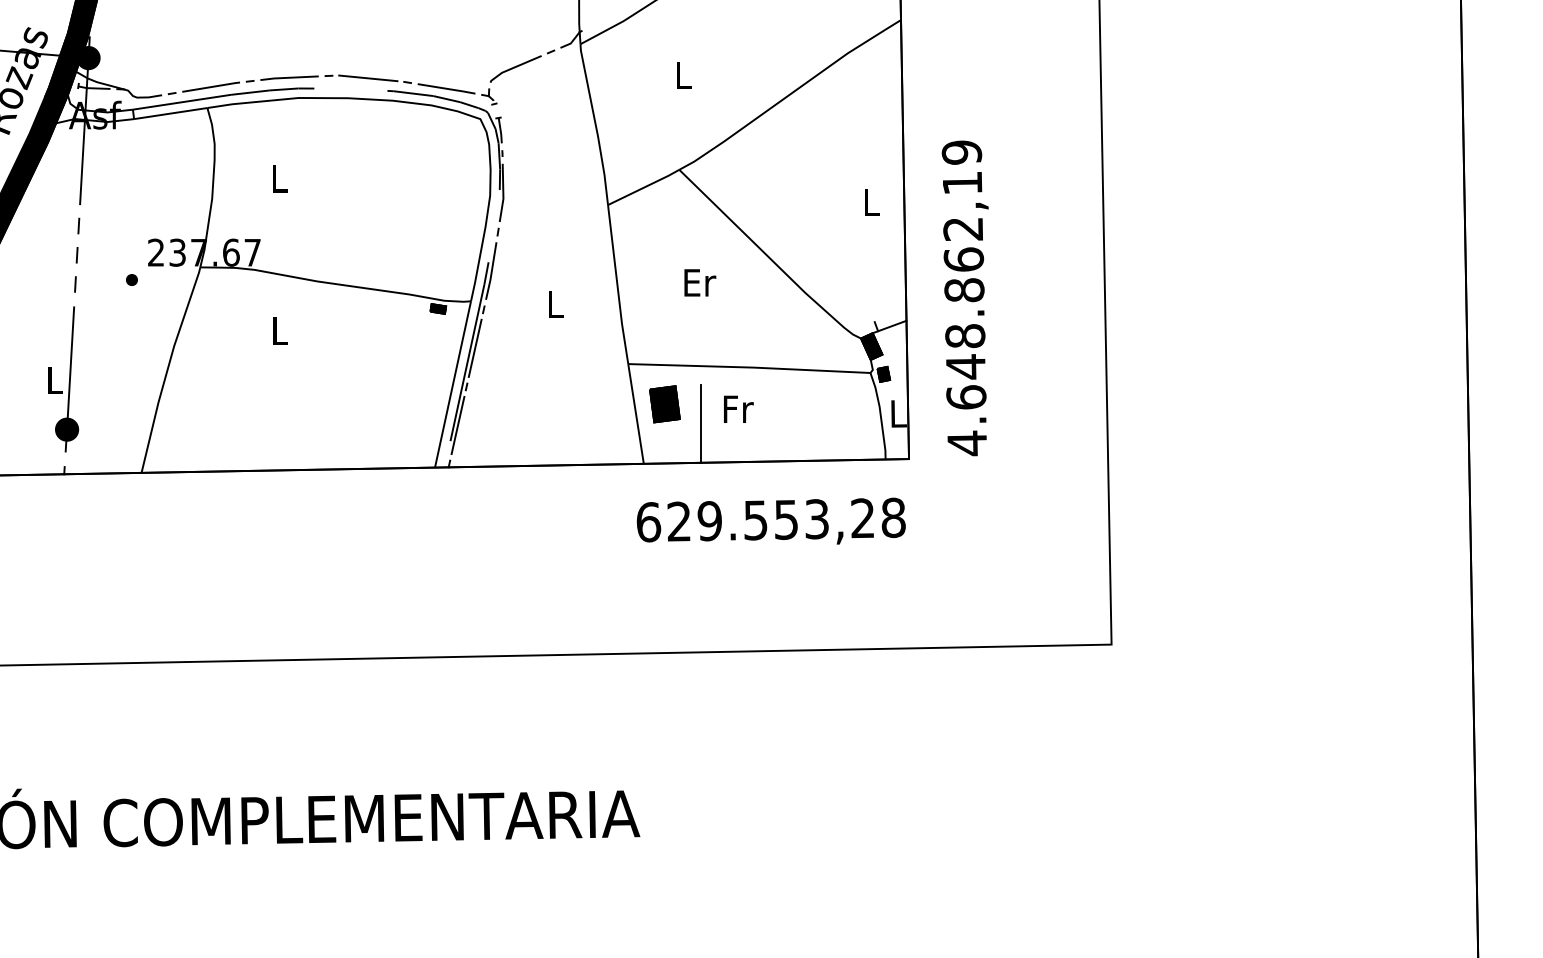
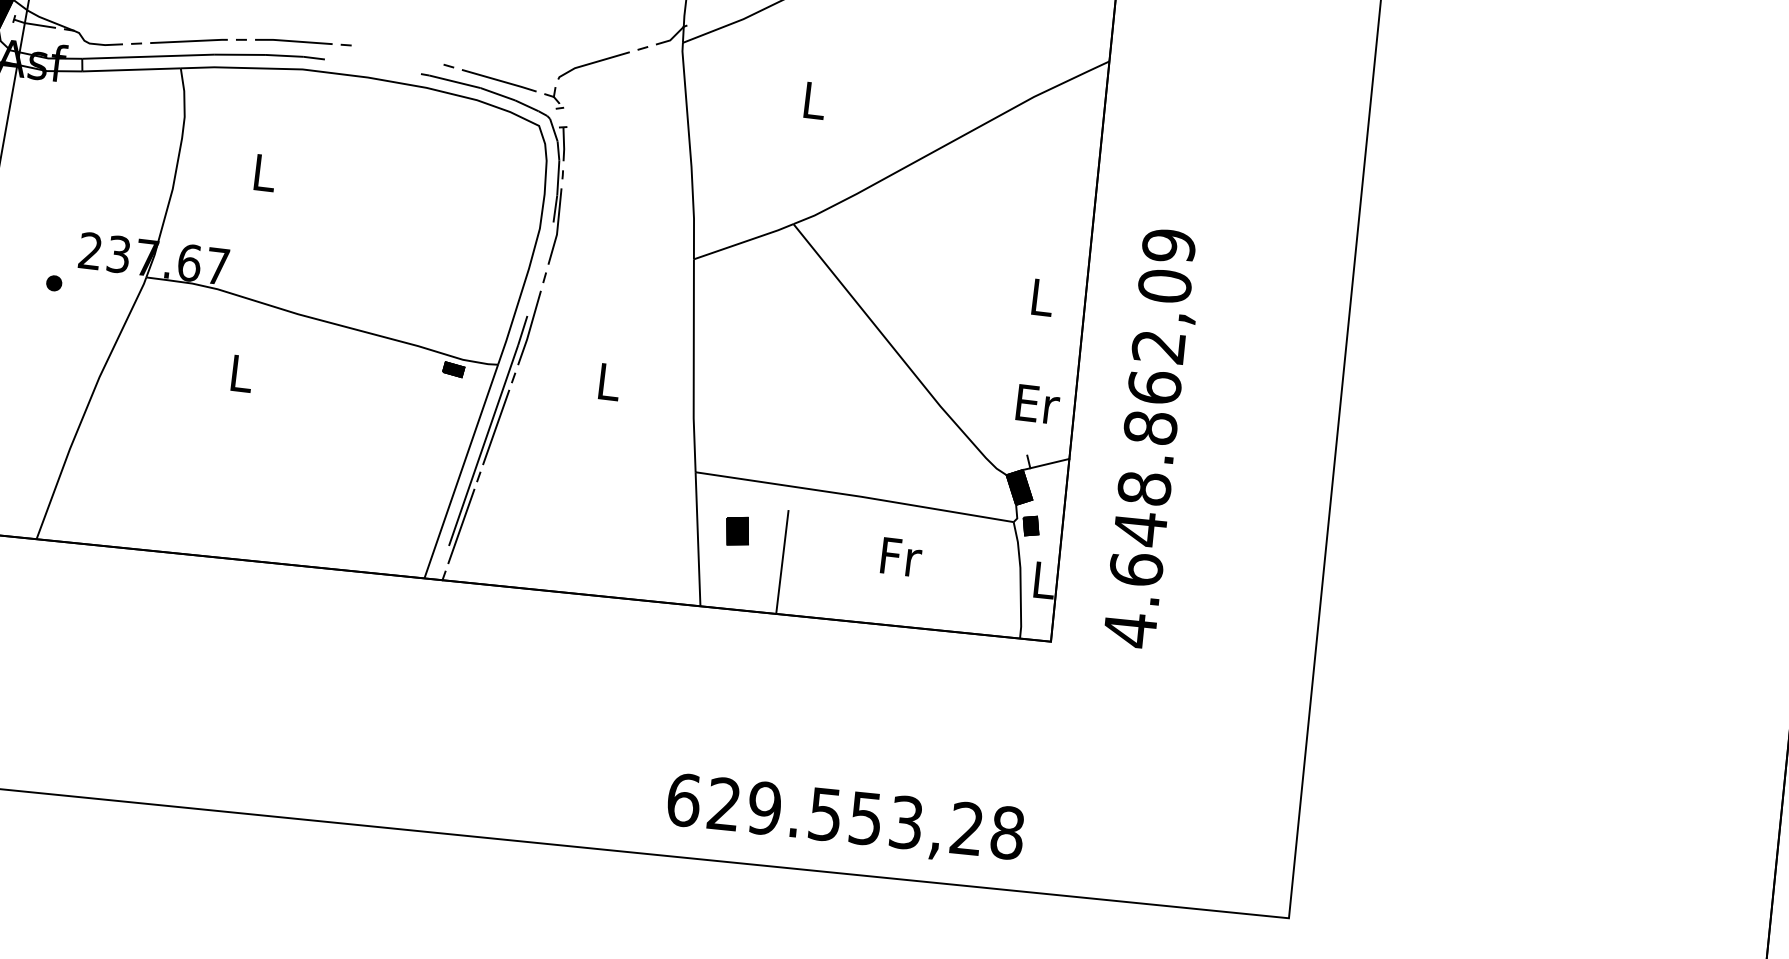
line: (368, 78) -> (397, 54), removed
text: (962, 183) -> (1164, 286), 4.648.862,19 -> 4.648.862,09
text: (700, 282) -> (1038, 404), moved
part: (664, 404) -> (737, 531), size x0.6
text: (738, 408) -> (901, 556), moved
text: (770, 520) -> (844, 817), moved

